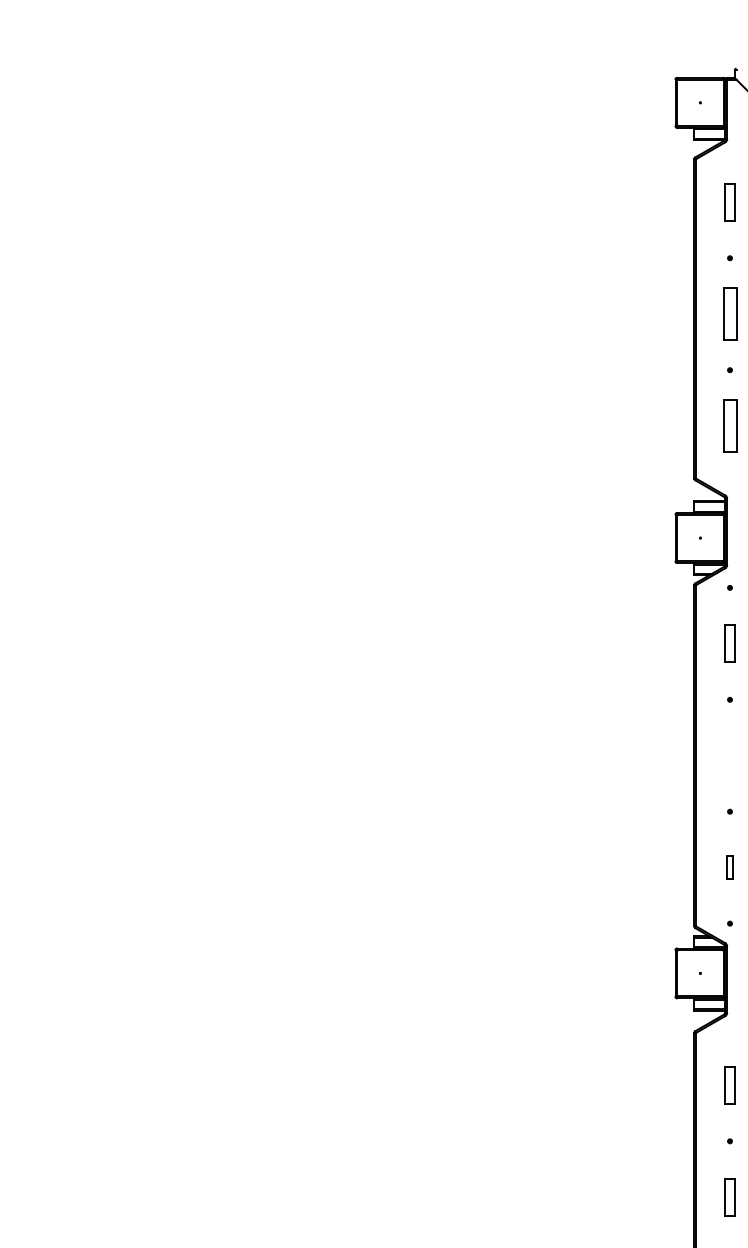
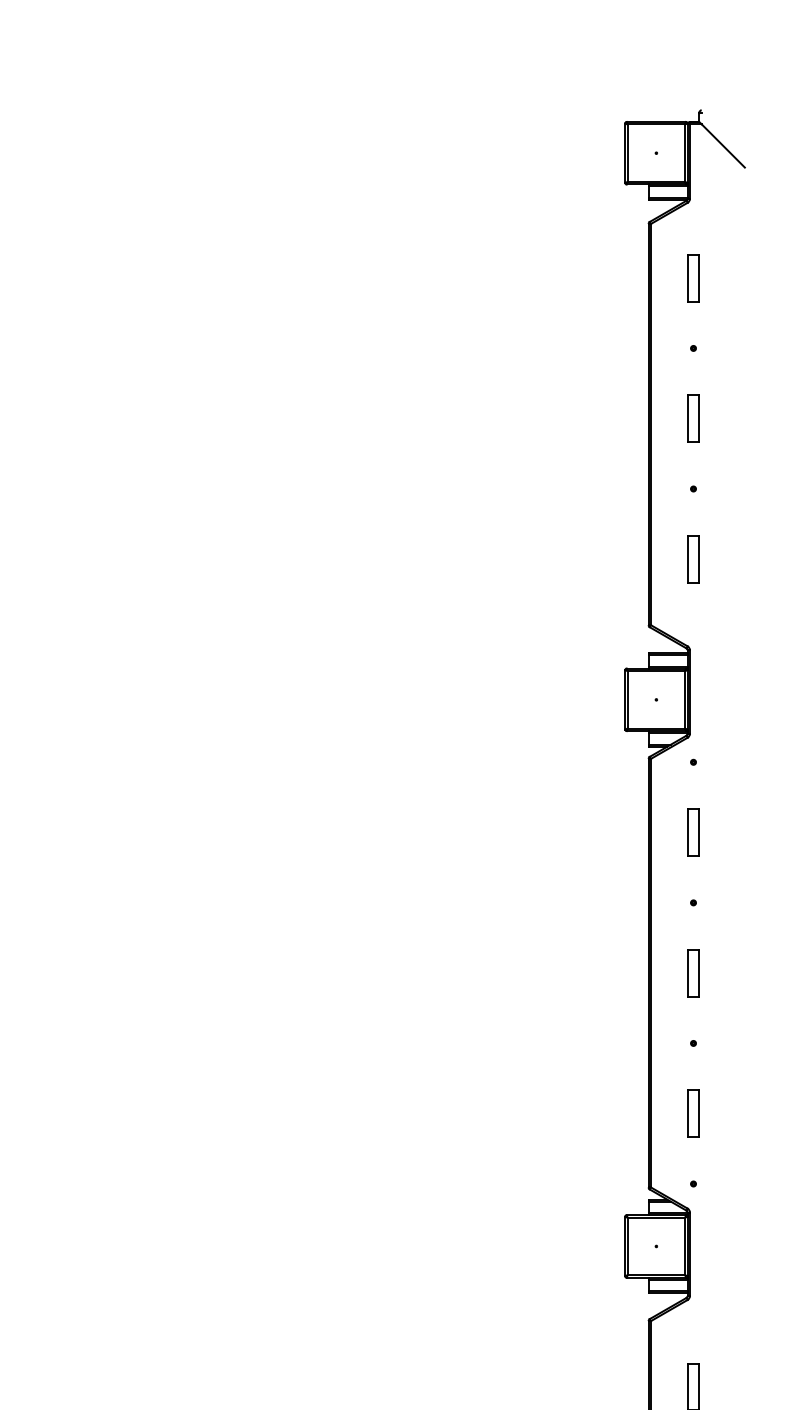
part: (729, 314) -> (692, 419), size x0.71
part: (729, 426) -> (692, 559), size x0.71
part: (729, 755) -> (692, 972), added
part: (729, 867) -> (692, 1113), size x1.67

